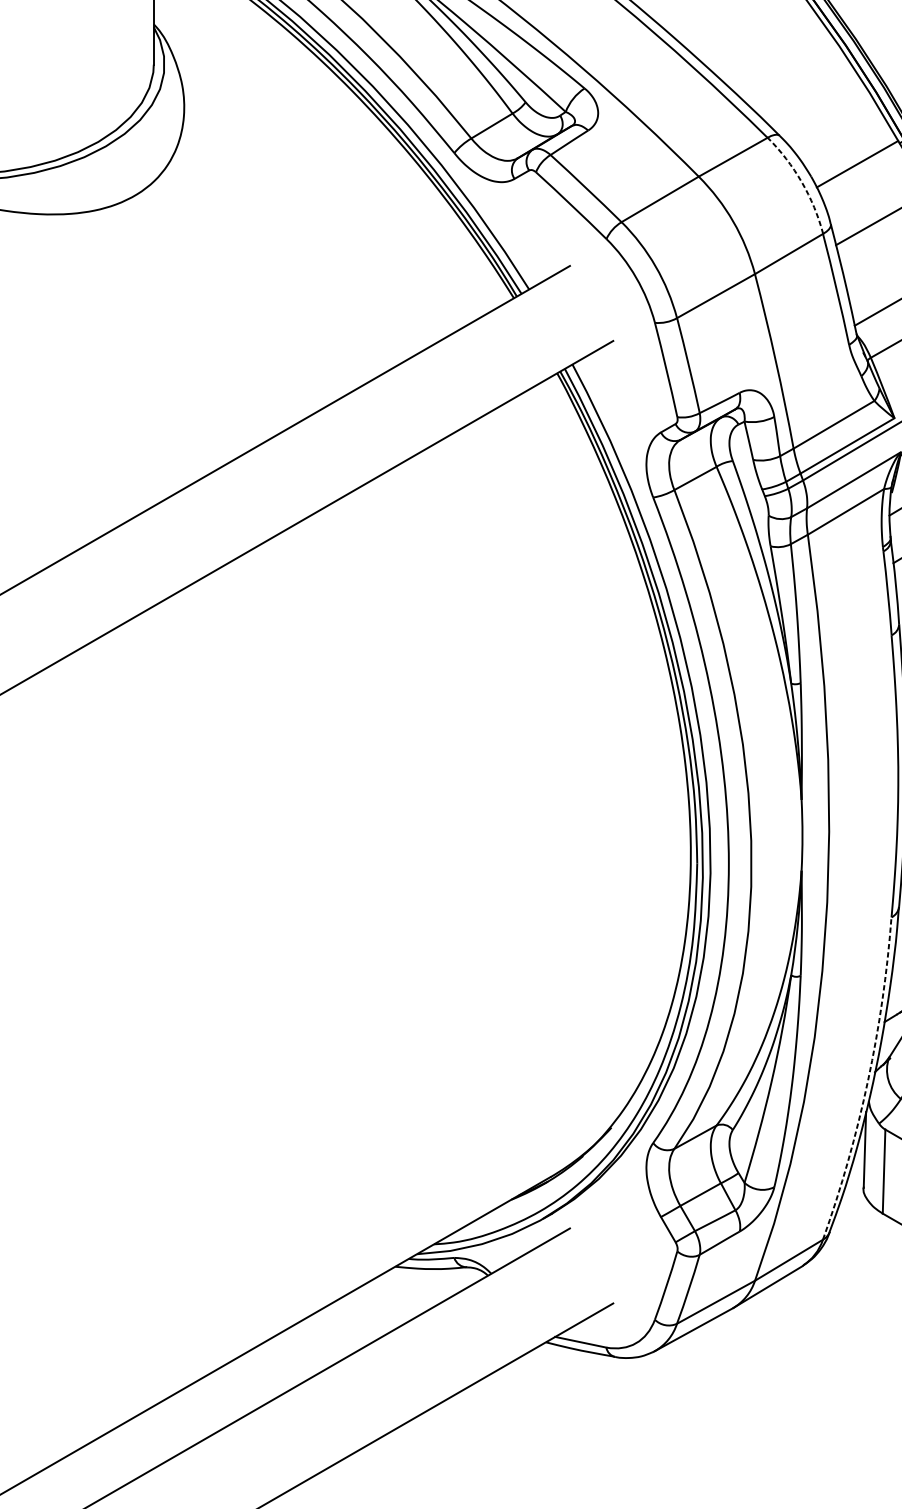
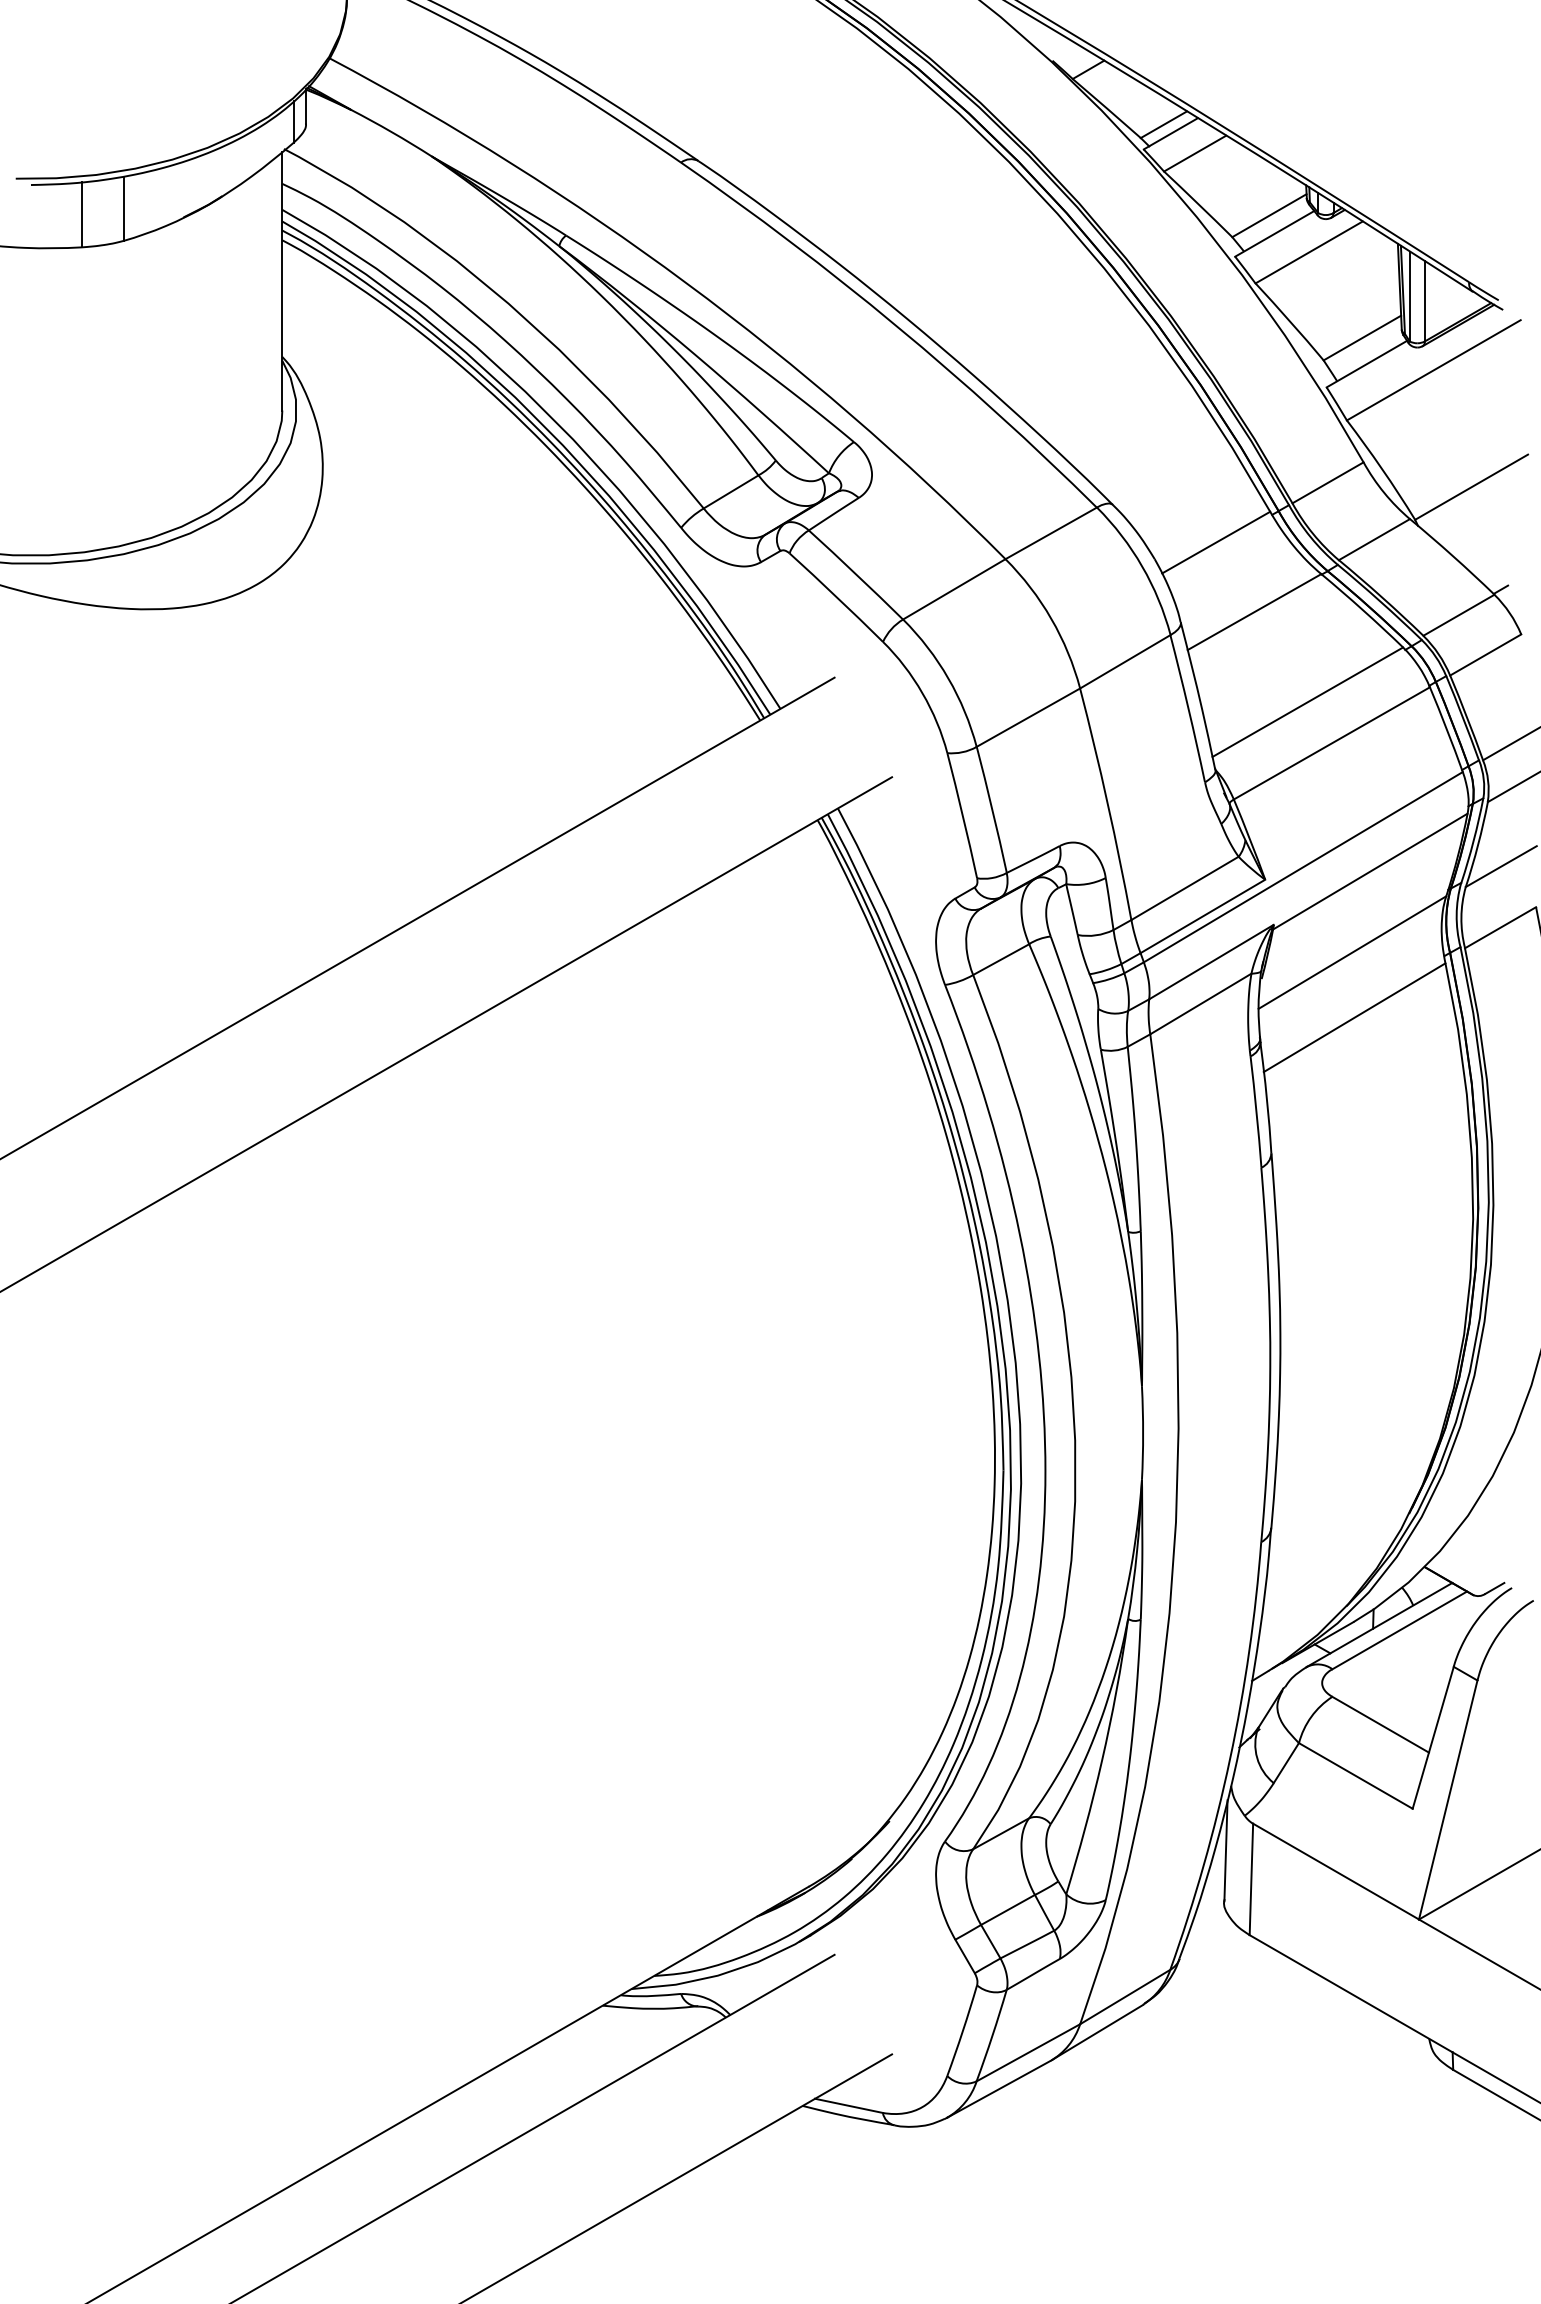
arc: (802, 182) -> (1142, 566), dashed -> solid
arc: (868, 1080) -> (1230, 1758), dashed -> solid

